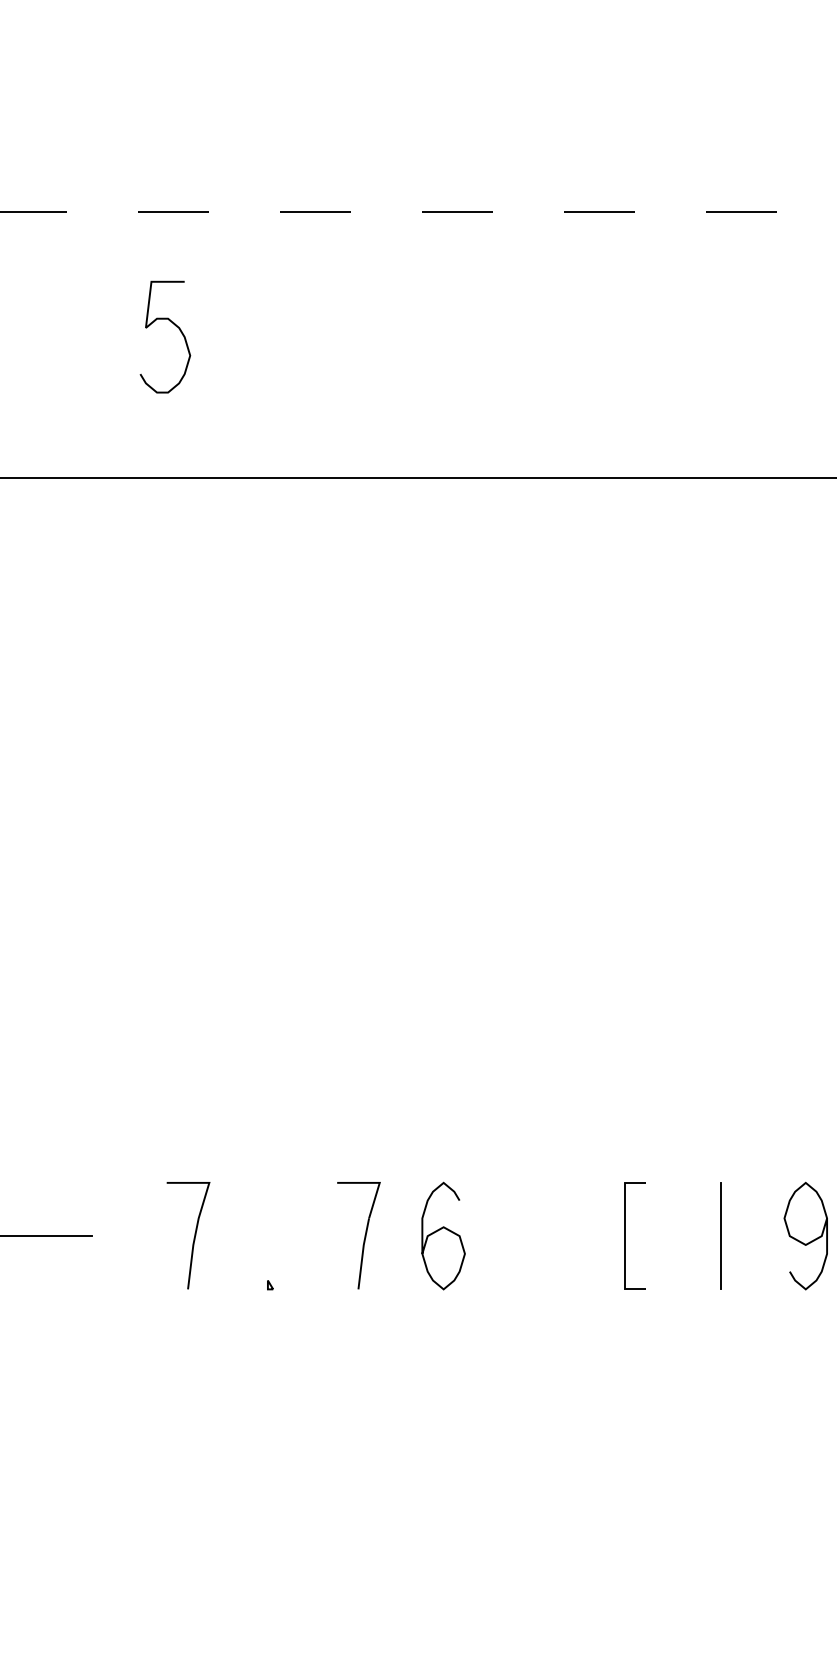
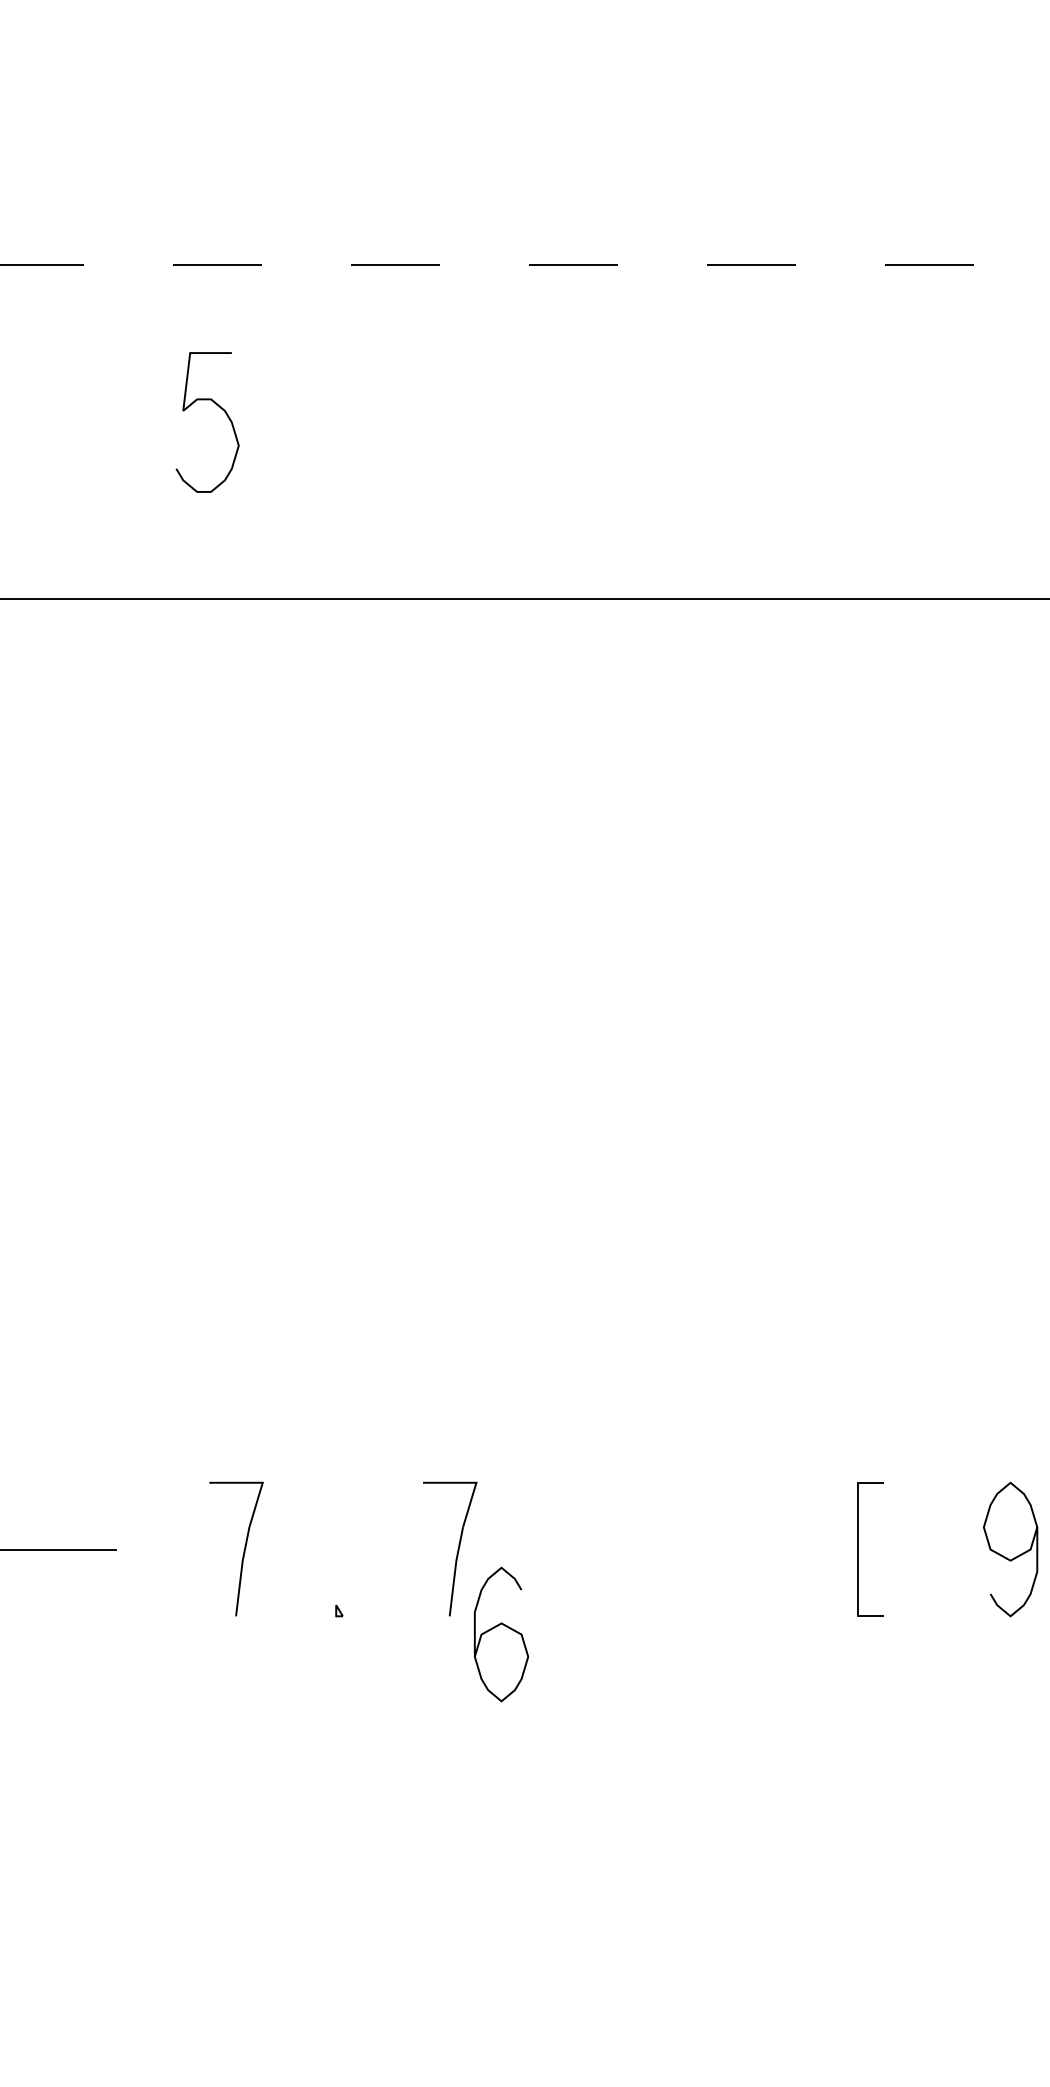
curve: (441, 1229) -> (498, 1626), moved
line: (625, 1236) -> (858, 1549), moved
line: (720, 1236) -> (903, 1549), removed

